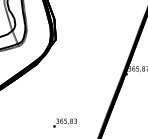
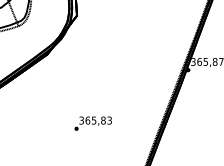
text: (64, 122) -> (92, 122), moved

